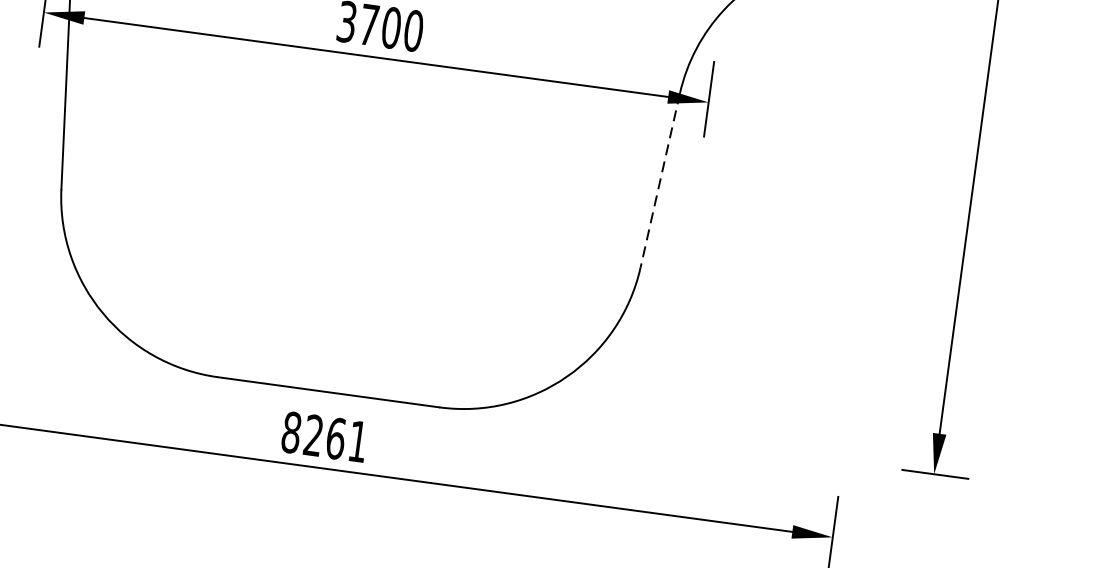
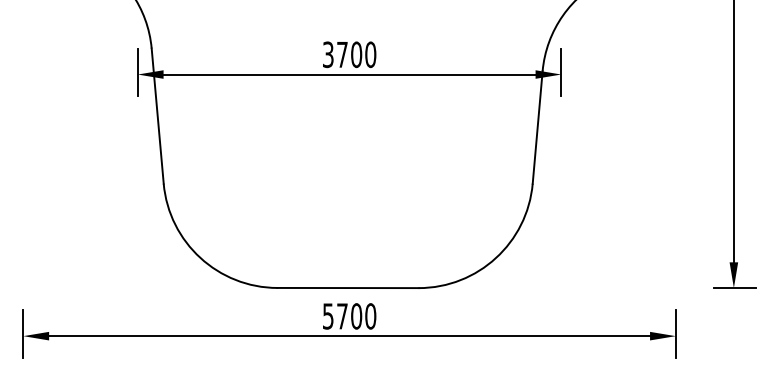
line: (659, 182) -> (537, 128), dashed -> solid
text: (324, 437) -> (349, 316), 8261 -> 5700

